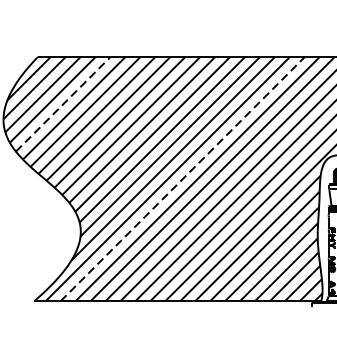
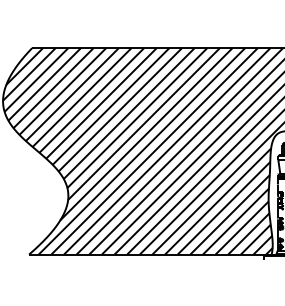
line: (63, 104) -> (53, 88), dashed -> solid
line: (182, 179) -> (154, 151), dashed -> solid

